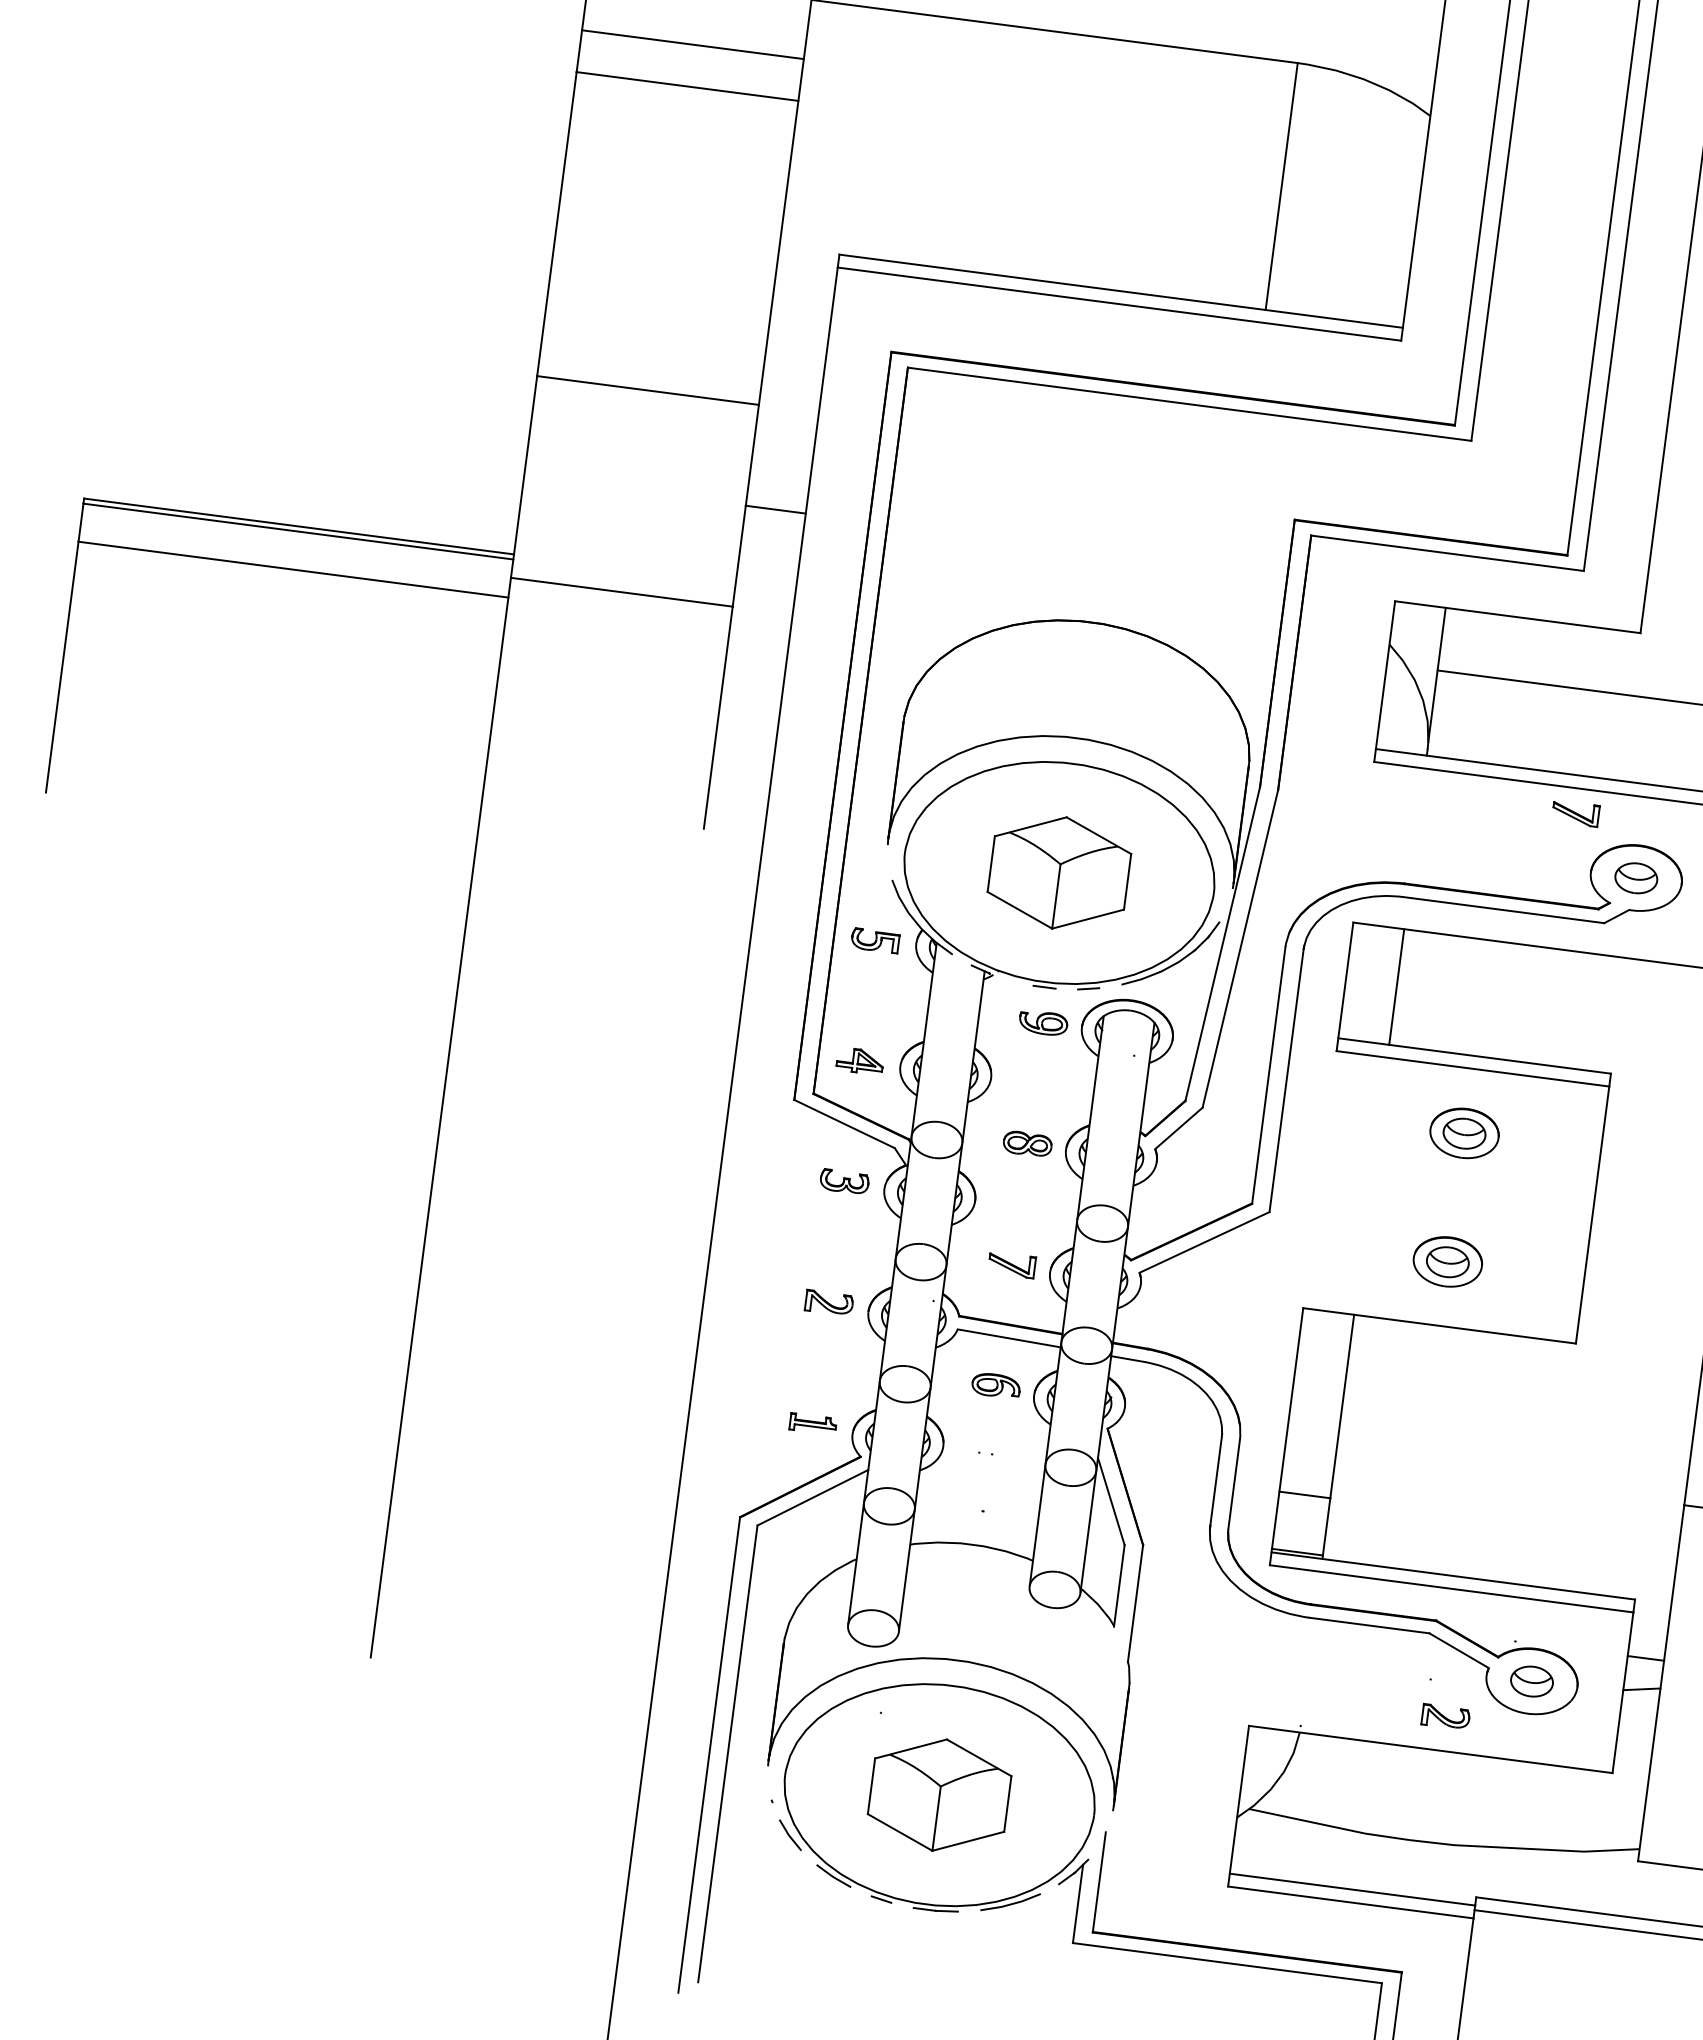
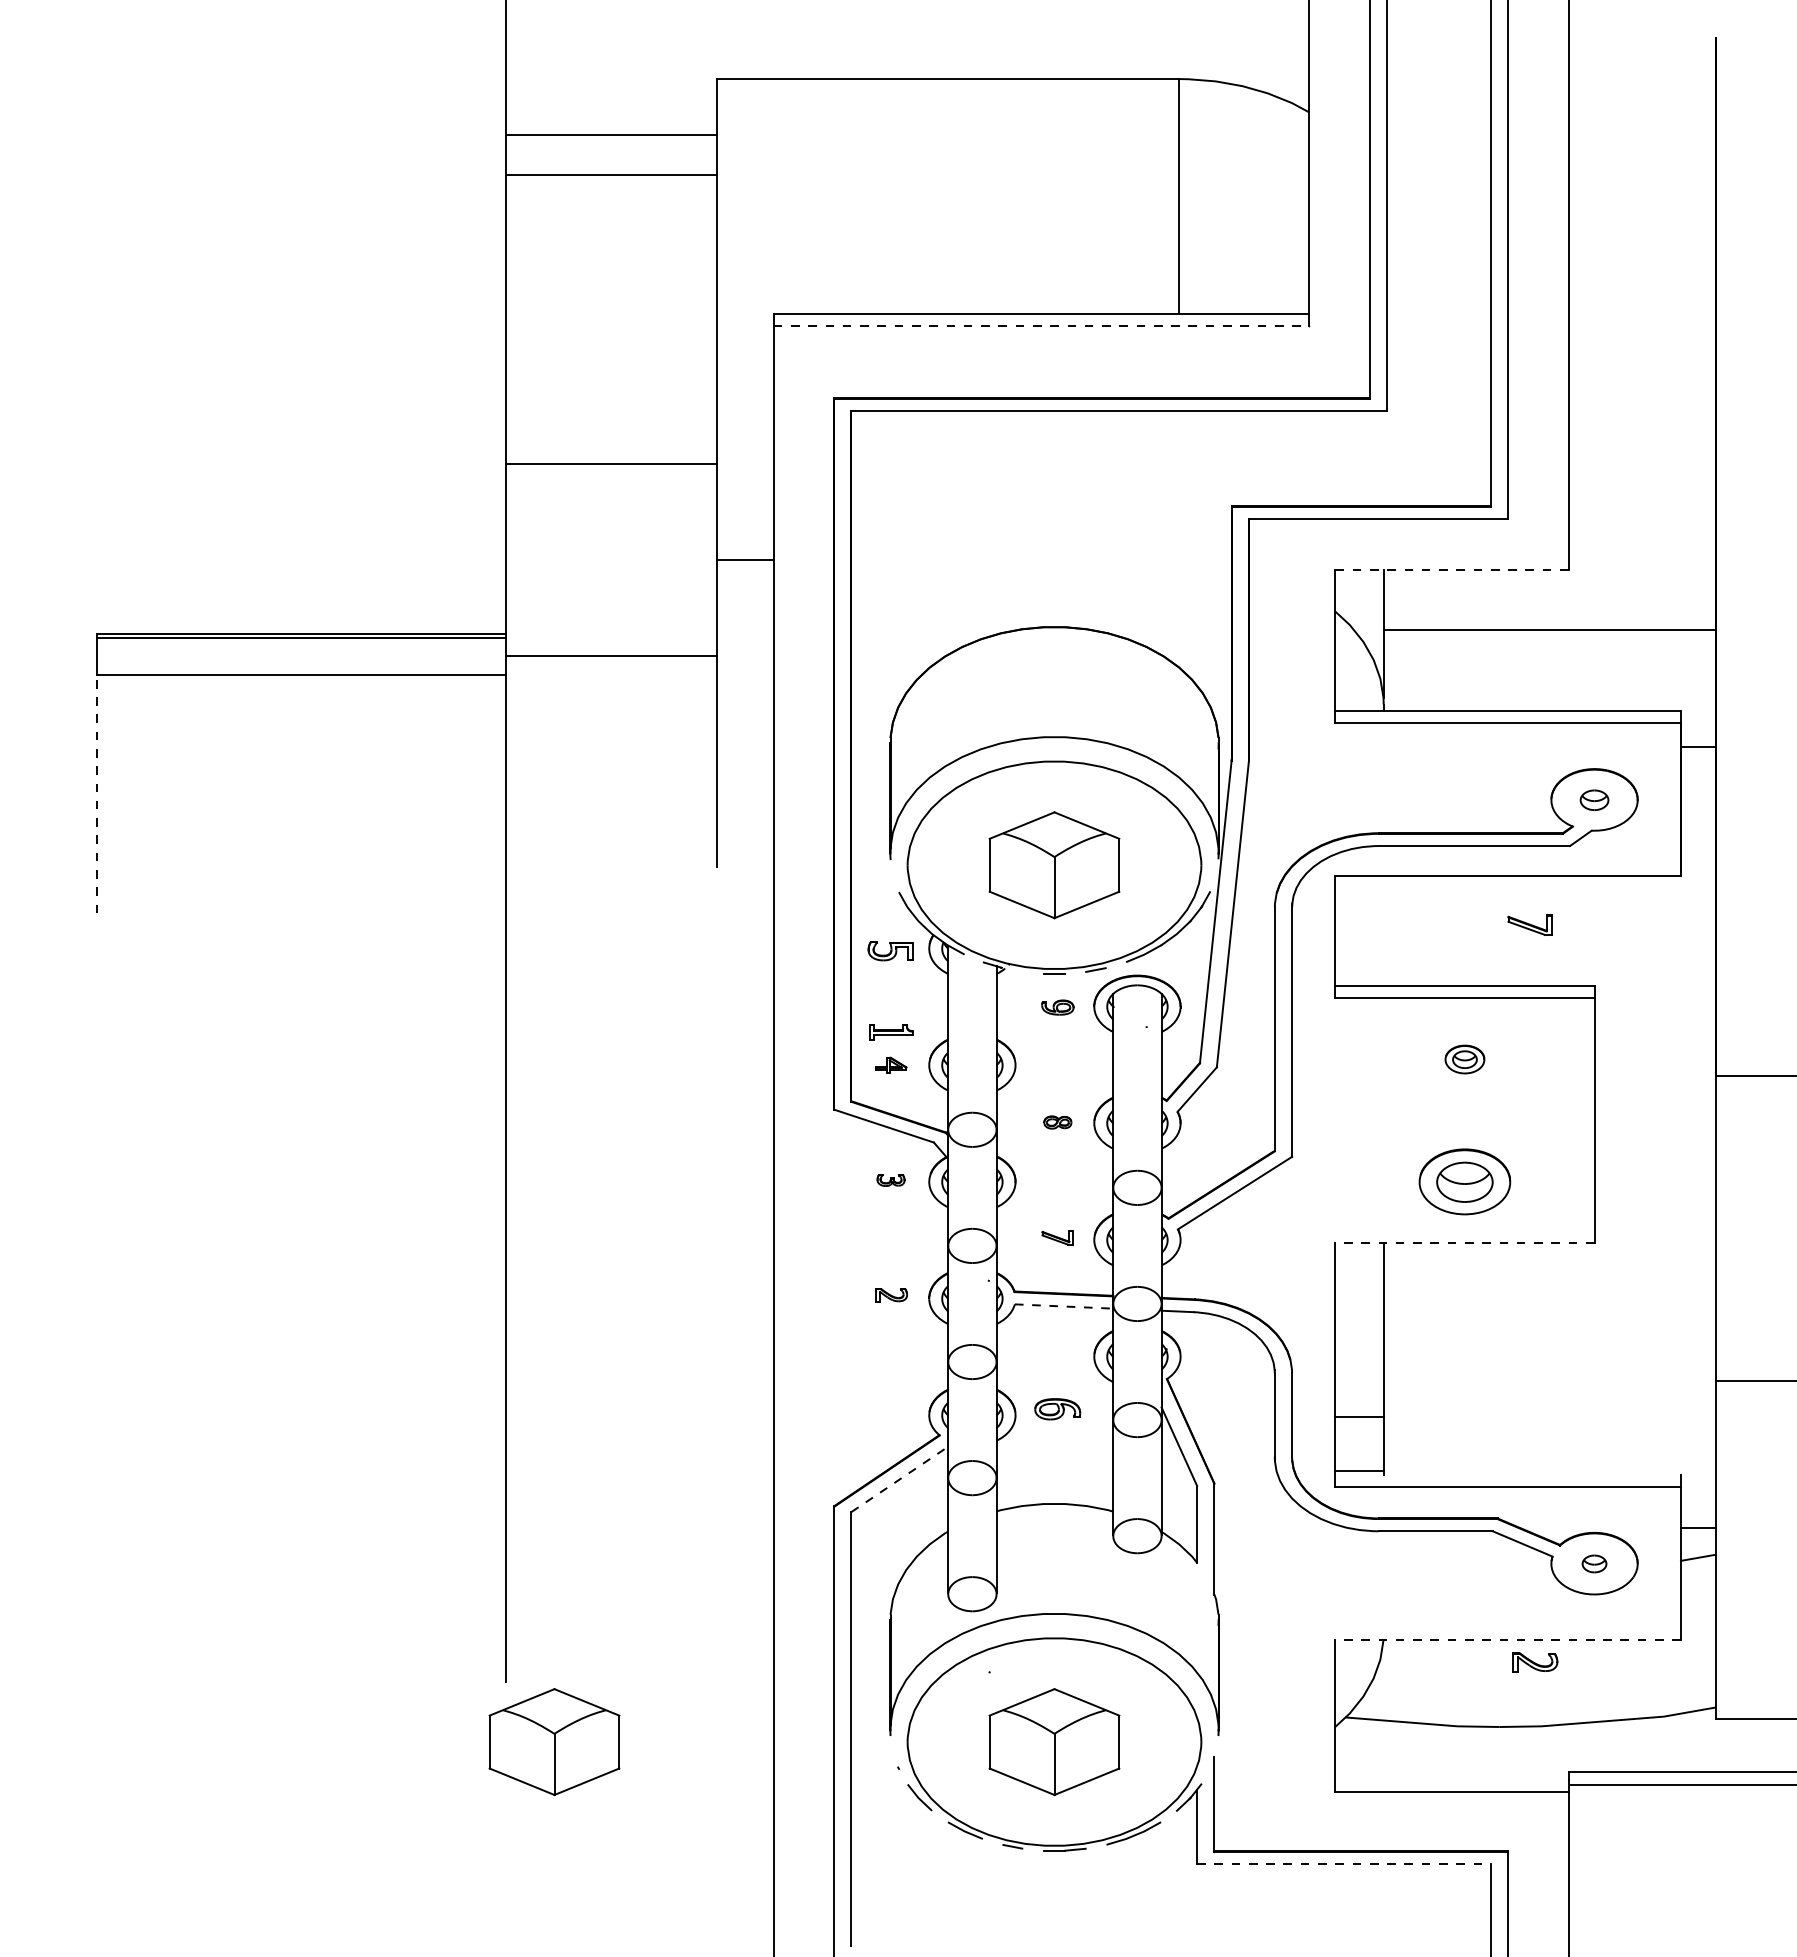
line: (1119, 304) -> (1041, 326), solid -> dashed
line: (1518, 617) -> (1452, 570), solid -> dashed
line: (62, 666) -> (97, 793), solid -> dashed
part: (1575, 813) -> (1529, 925), moved
part: (1636, 878) -> (1594, 800), size x0.7
line: (1396, 986) -> (1383, 930), removed
part: (1043, 1022) -> (1057, 1007), size x0.7
part: (860, 1060) -> (891, 1064), size x0.7
part: (1464, 1133) -> (1464, 1059), size x0.6
part: (1027, 1143) -> (1057, 1122), size x0.6
part: (843, 1182) -> (890, 1180), size x0.6
part: (1447, 1261) -> (1464, 1181), size x1.4
part: (1011, 1264) -> (1057, 1237), size x0.7
part: (829, 1303) -> (891, 1295), size x0.7
line: (1439, 1325) -> (1464, 1242), solid -> dashed
line: (1009, 1338) -> (1064, 1306), solid -> dashed
part: (996, 1385) -> (1057, 1409), moved
part: (813, 1424) -> (891, 1032), moved
line: (813, 1497) -> (900, 1479), solid -> dashed
line: (1452, 1575) -> (1507, 1474), removed
part: (1532, 1681) -> (1594, 1563), size x0.6
part: (1446, 1717) -> (1535, 1662), moved
part: (413, 1727) -> (554, 1742), added
line: (1431, 1749) -> (1508, 1639), solid -> dashed
line: (1351, 1889) -> (1451, 1780), removed
line: (1226, 1963) -> (1343, 1864), solid -> dashed

